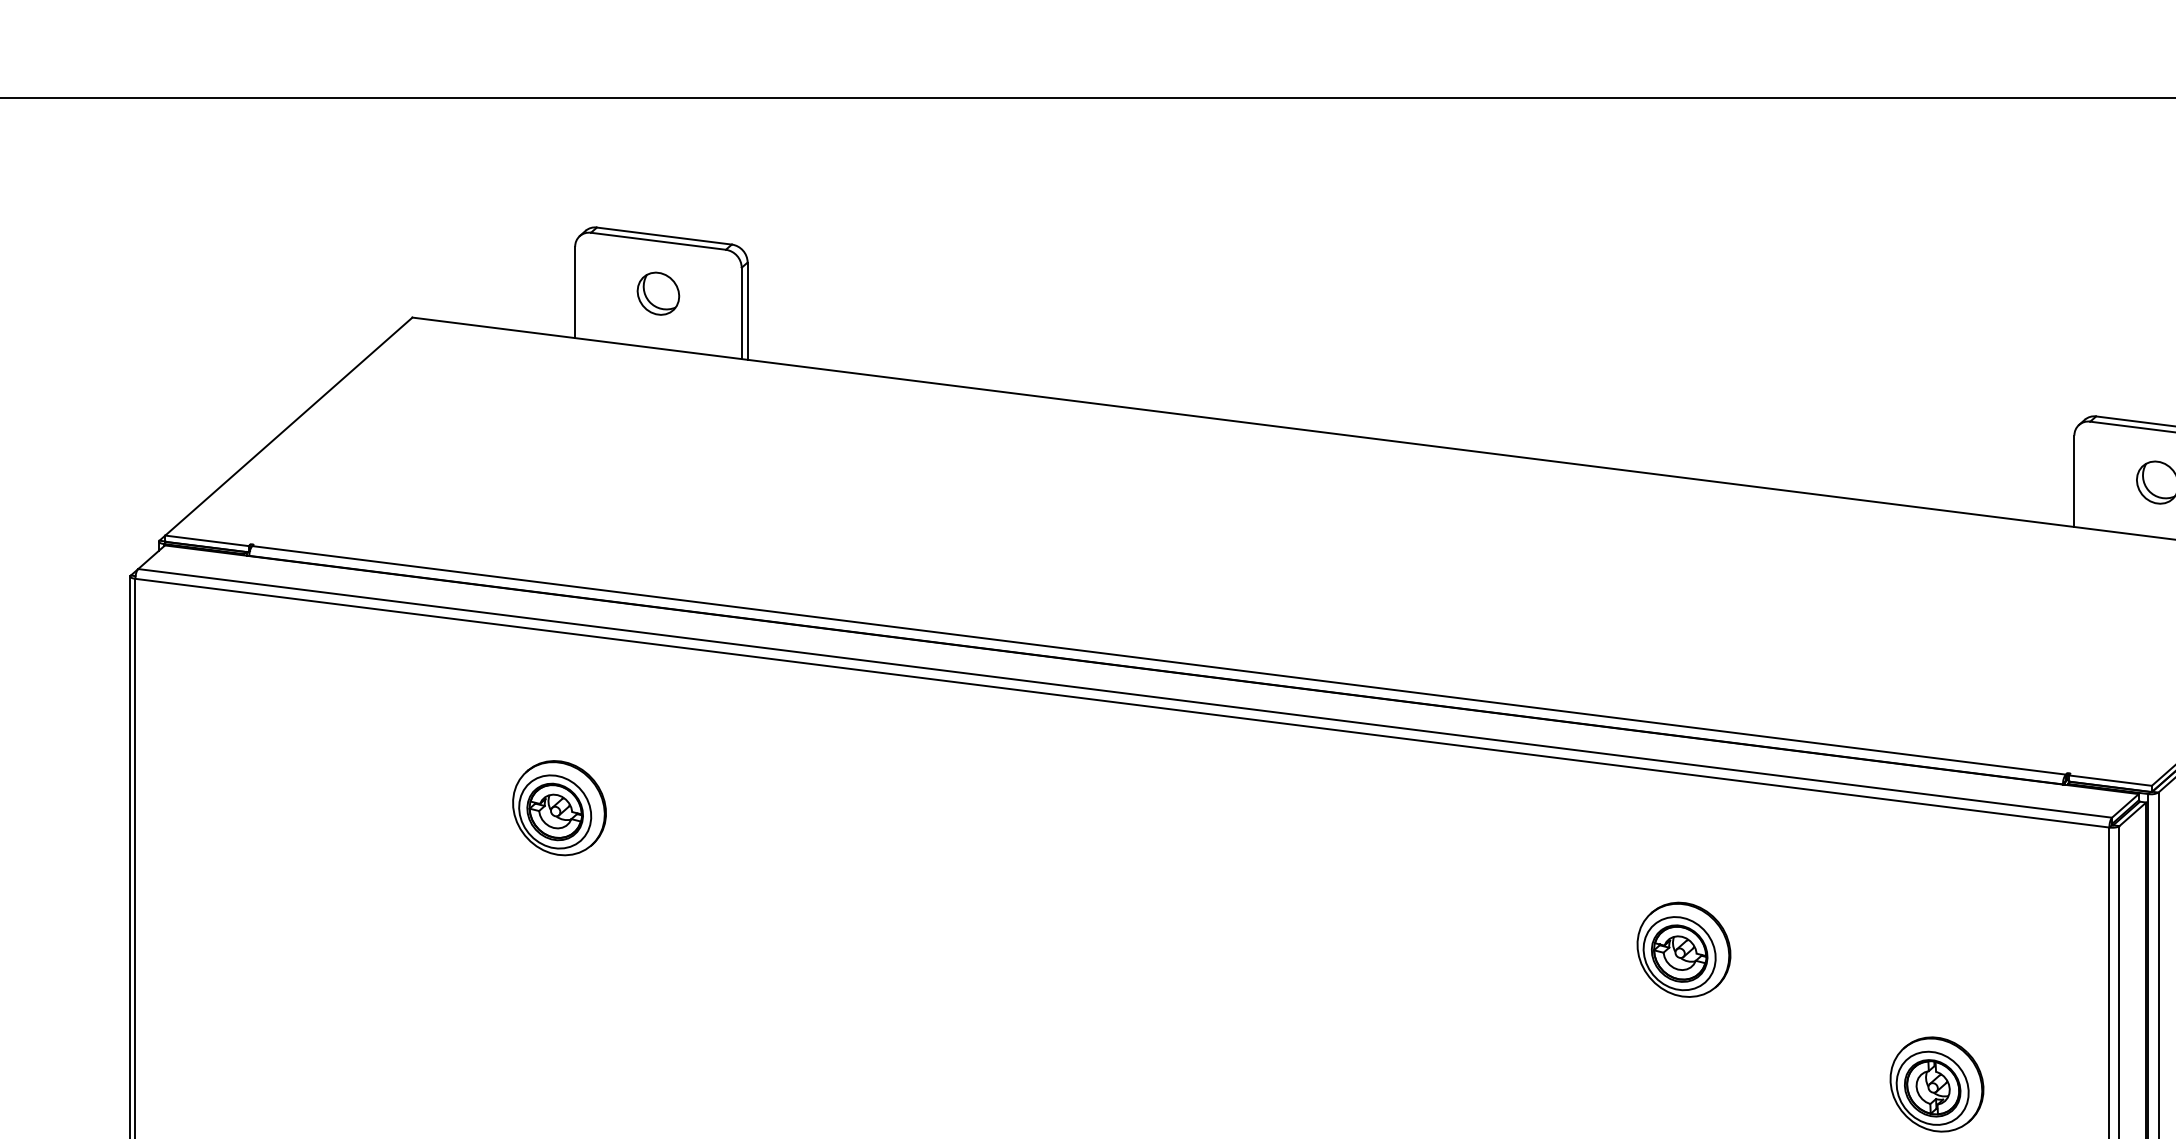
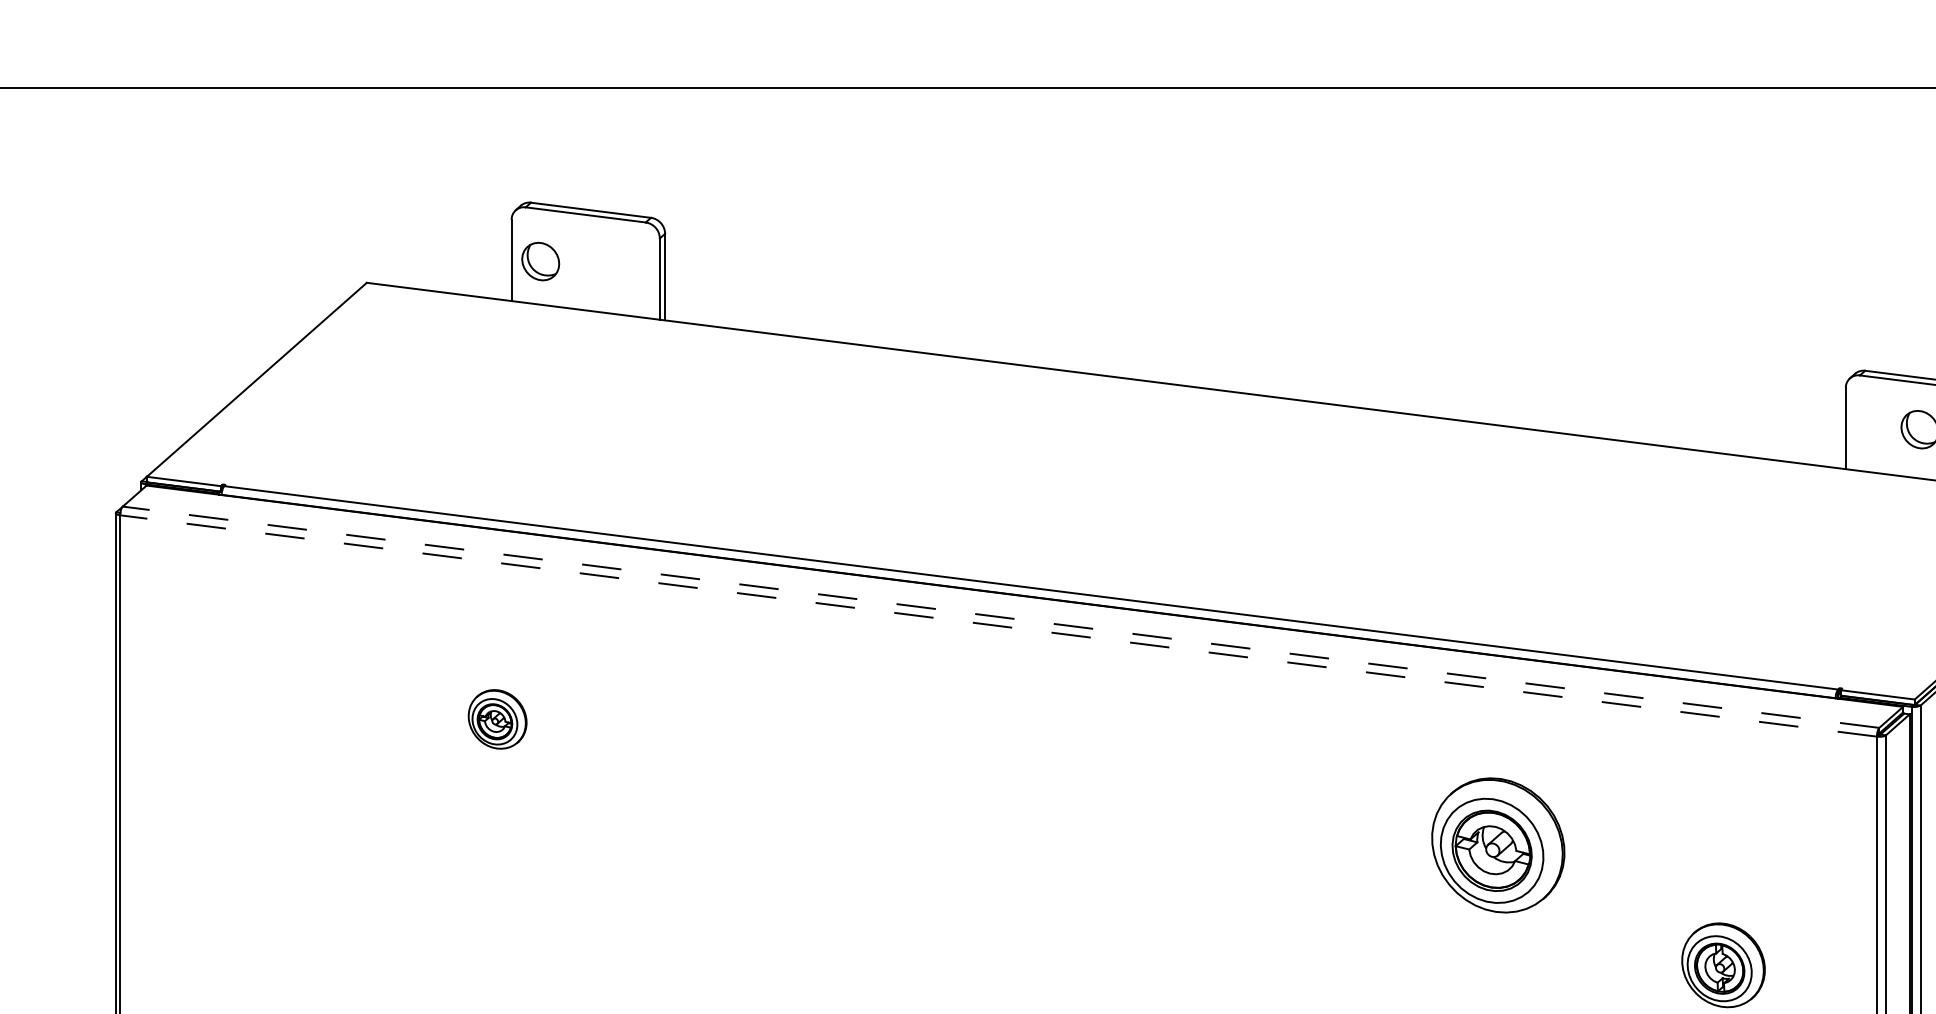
part: (658, 293) -> (540, 261), moved
line: (1124, 693) -> (1000, 617), solid -> dashed
line: (1122, 702) -> (998, 625), solid -> dashed
part: (559, 808) -> (497, 719), size x0.7
part: (1684, 949) -> (1498, 845), size x1.6

